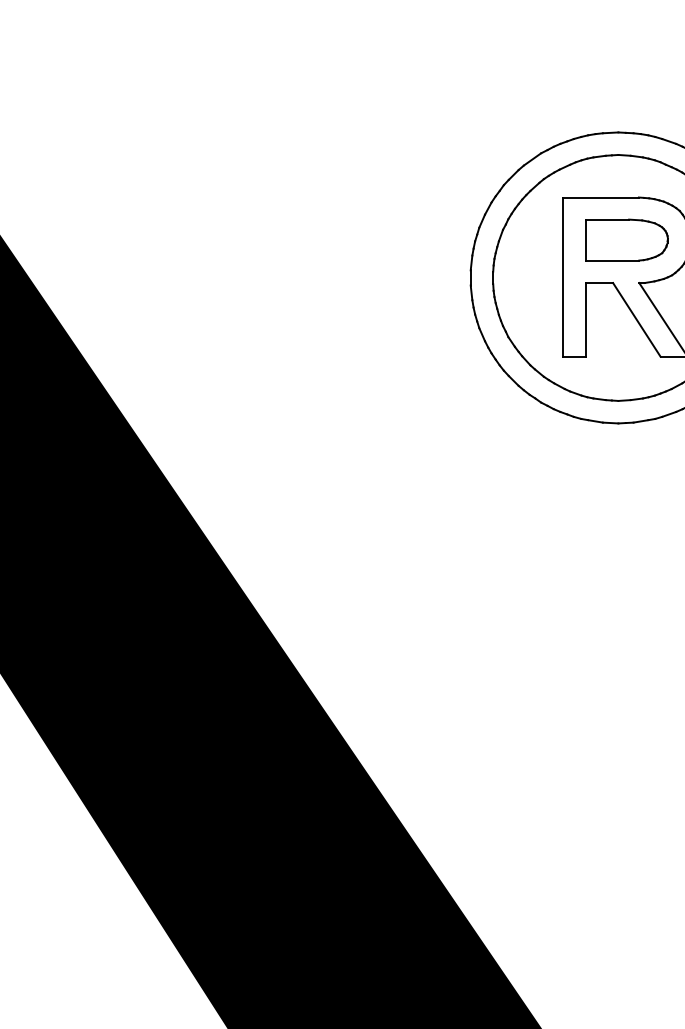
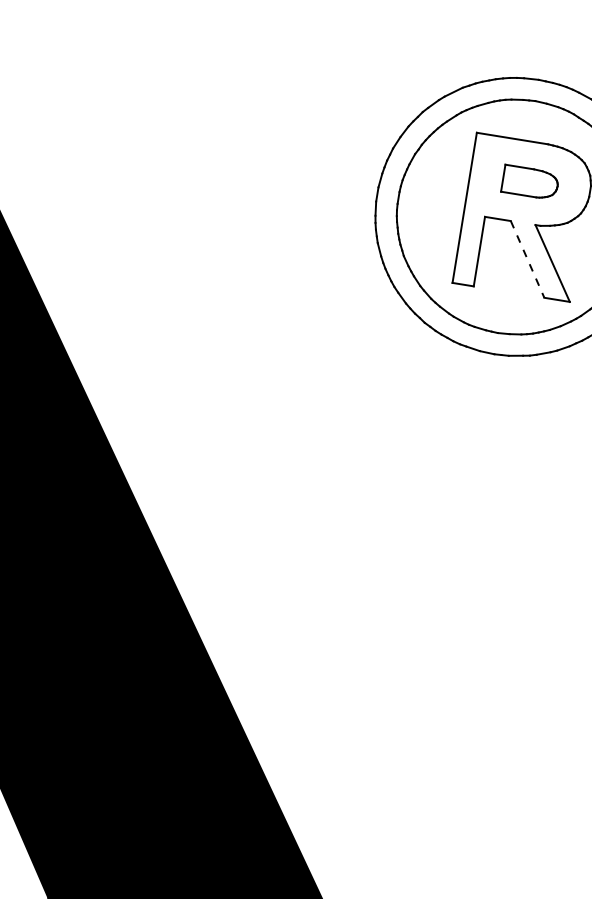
part: (626, 239) -> (530, 182), size x0.7
line: (636, 319) -> (527, 259), solid -> dashed

